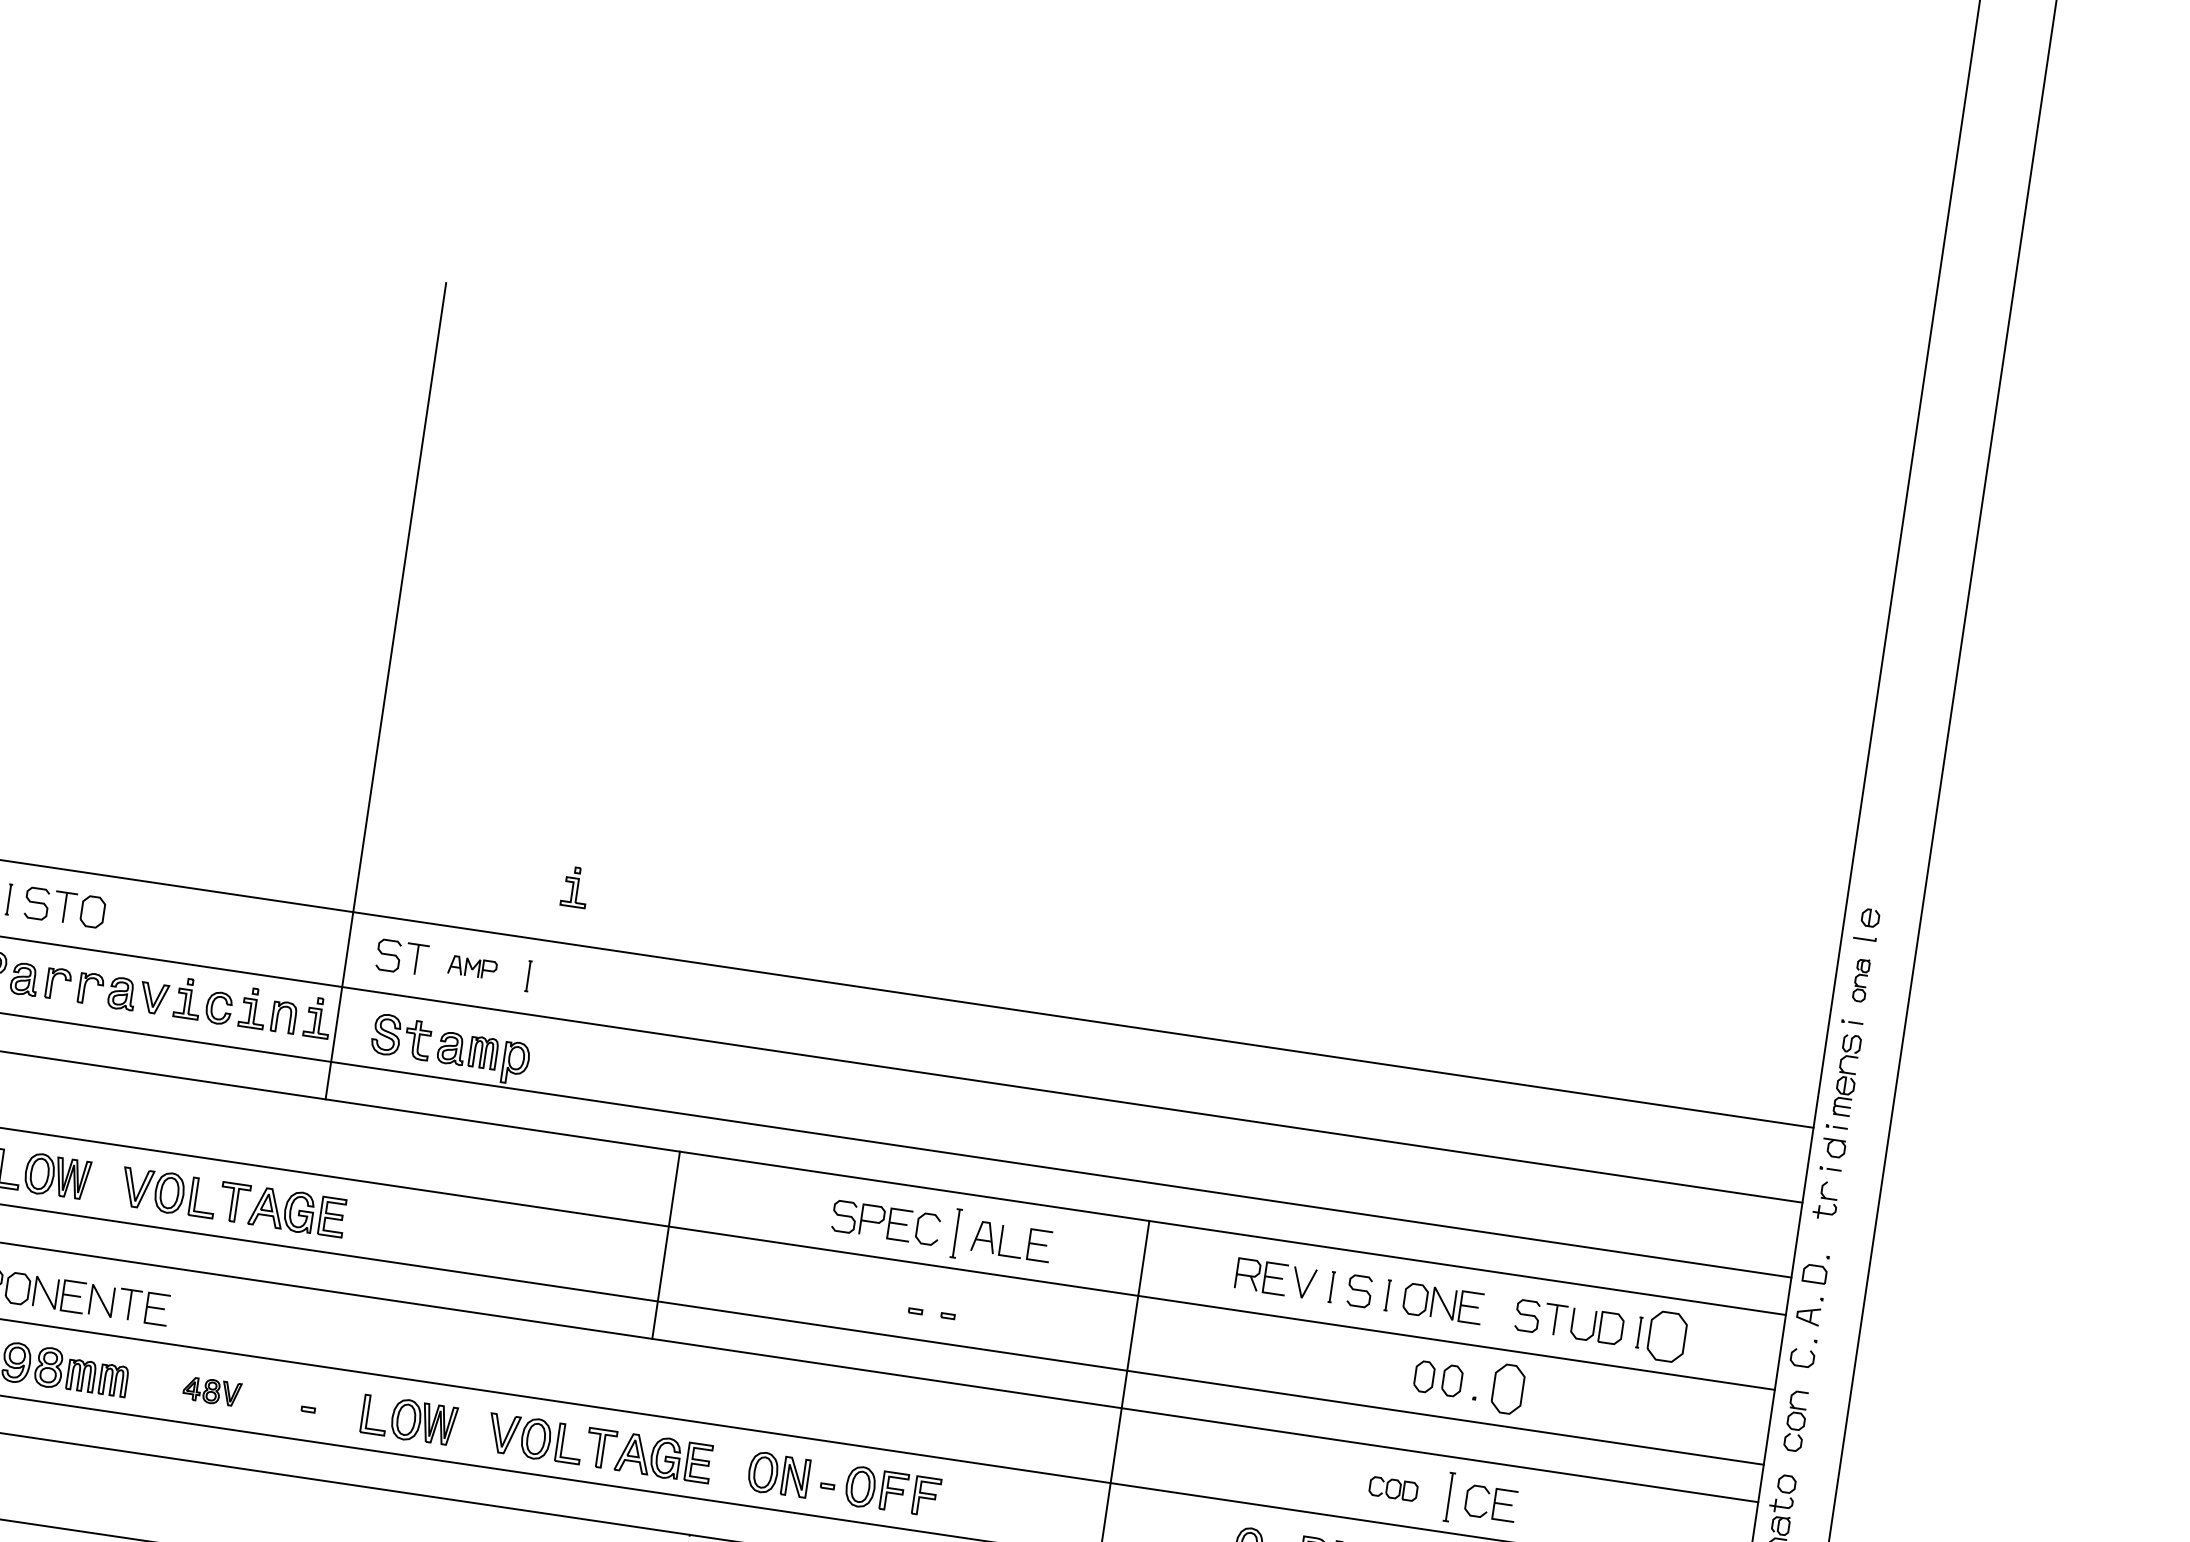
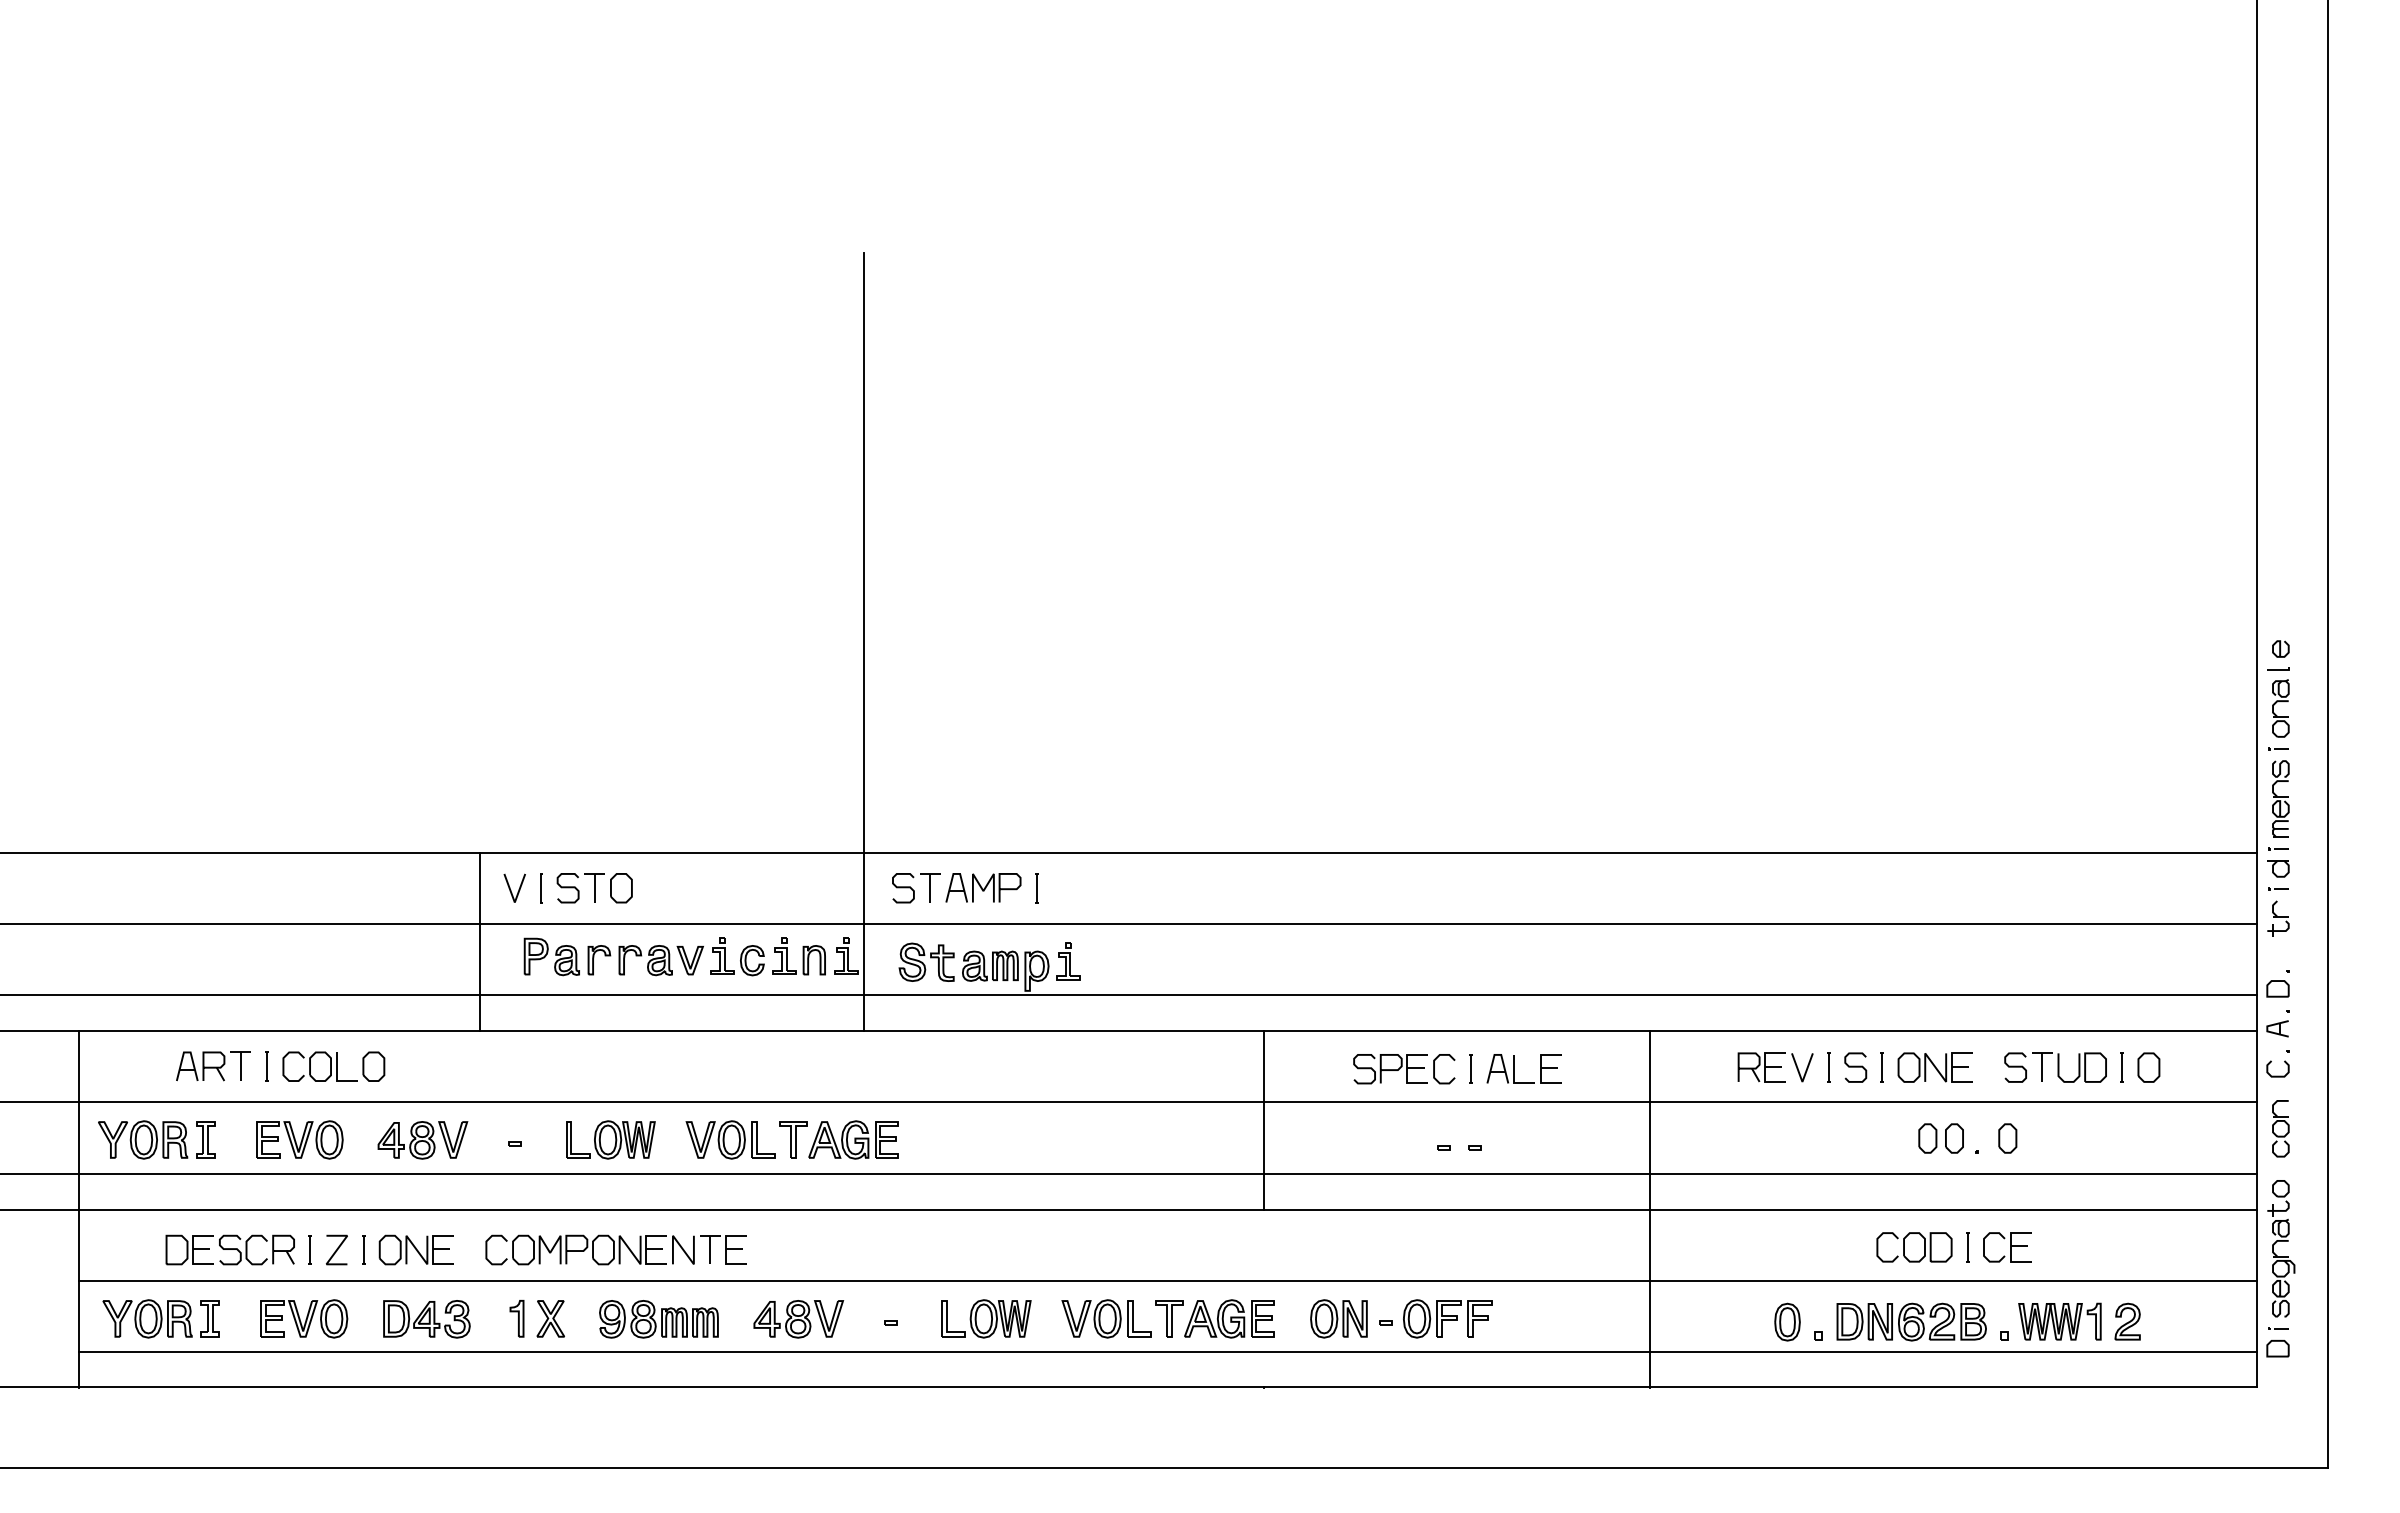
part: (575, 887) -> (1068, 961), moved
part: (472, 967) -> (983, 887), size x1.67
part: (1860, 980) -> (2280, 708), size x1.43
part: (955, 1232) -> (1470, 1068), size x0.62
line: (666, 1245) -> (1264, 1120), moved
part: (1666, 1336) -> (2148, 1067), size x0.62
part: (1507, 1389) -> (2007, 1138), size x0.62
part: (211, 1391) -> (798, 1319), size x1.67
part: (1393, 1489) -> (1914, 1247), size x1.67
part: (1449, 1497) -> (1967, 1247), size x0.62

